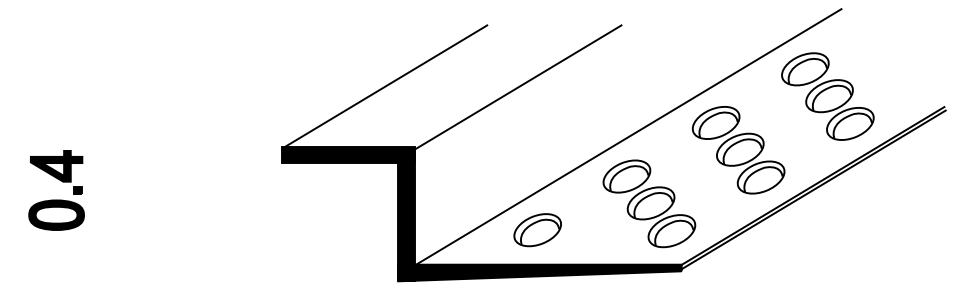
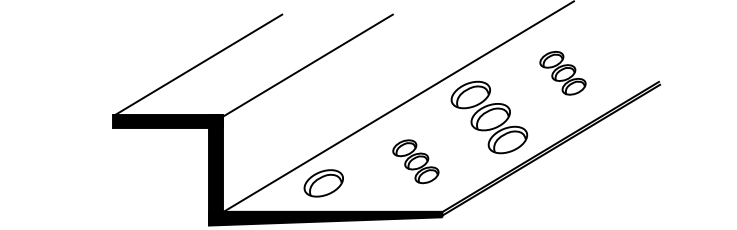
part: (827, 96) -> (562, 73), size x0.6
part: (649, 203) -> (415, 161), size x0.6

